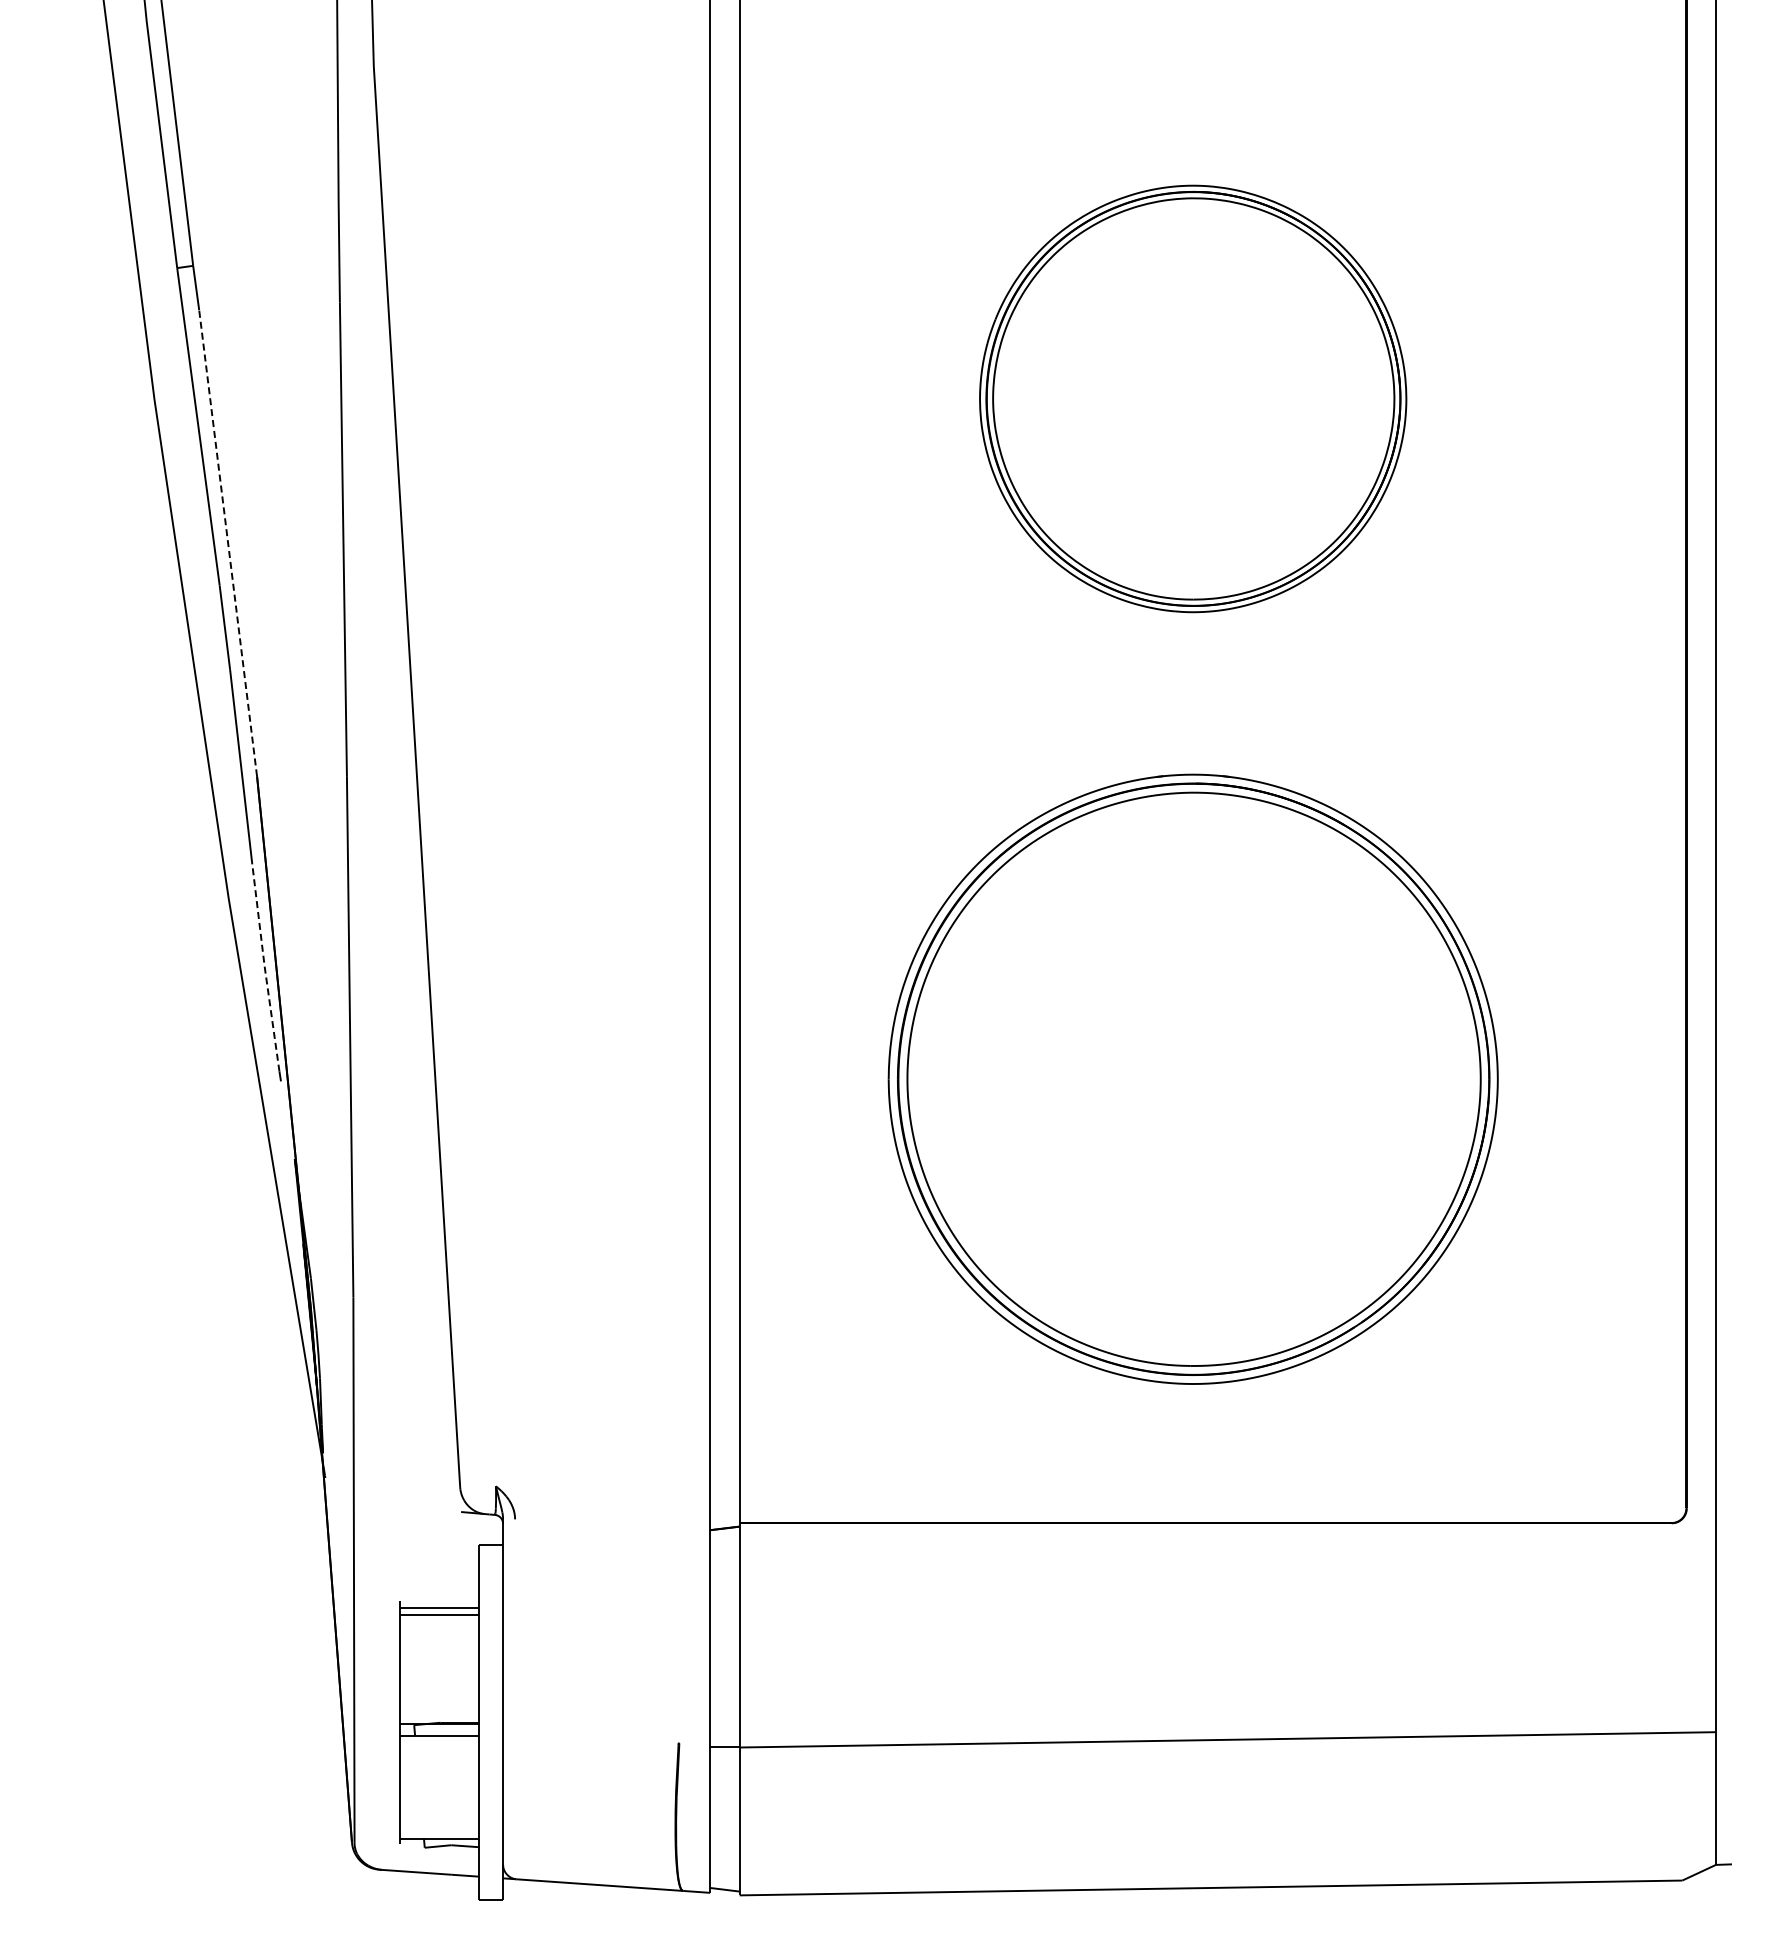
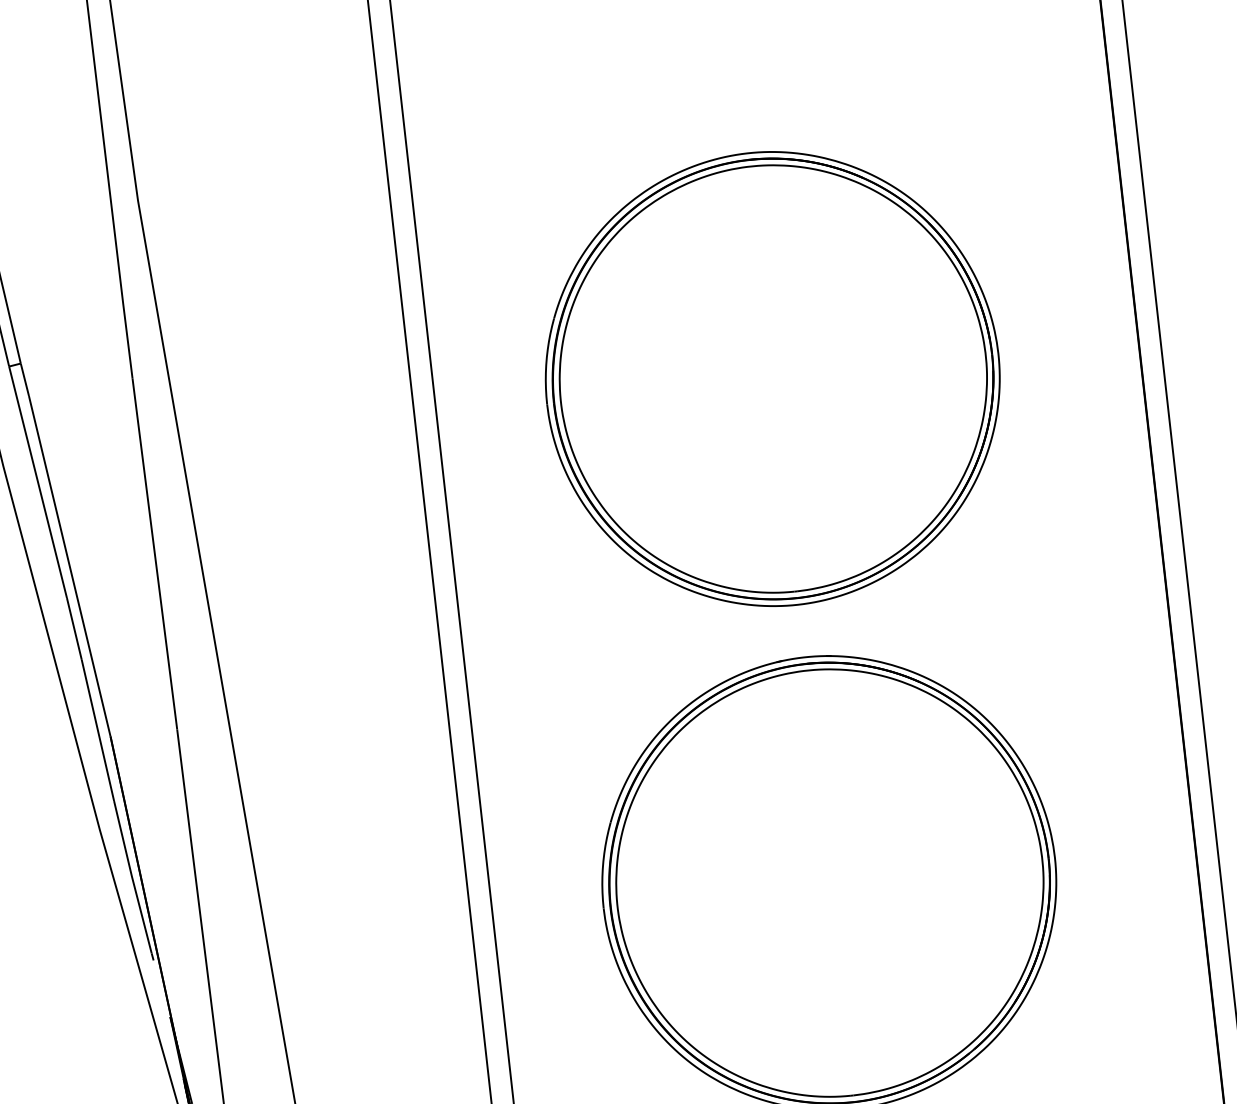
part: (1192, 398) -> (772, 378), size x1.43
line: (228, 543) -> (70, 566), dashed -> solid
line: (264, 966) -> (131, 876), dashed -> solid

